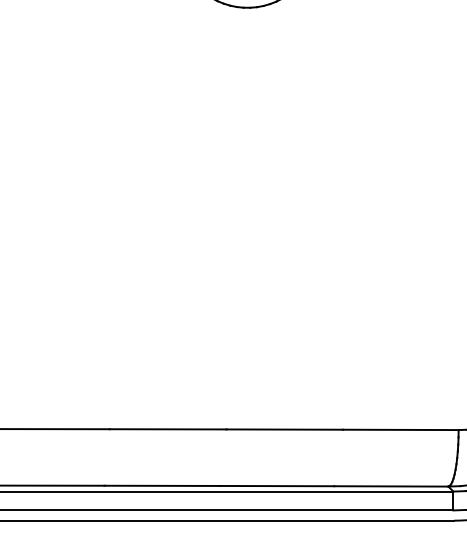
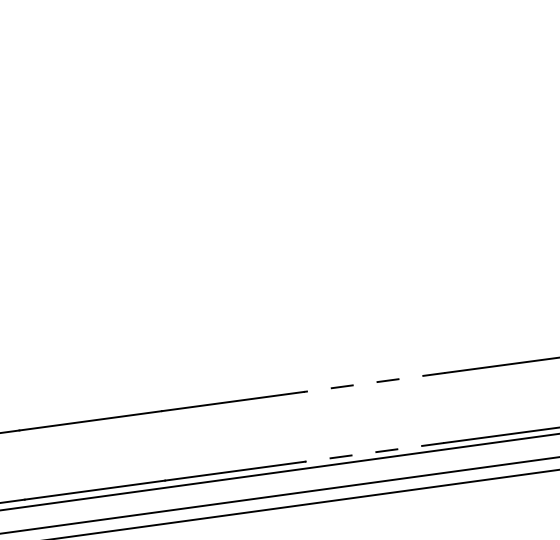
line: (284, 429) -> (374, 382), solid -> dashed
line: (276, 486) -> (374, 452), solid -> dashed

